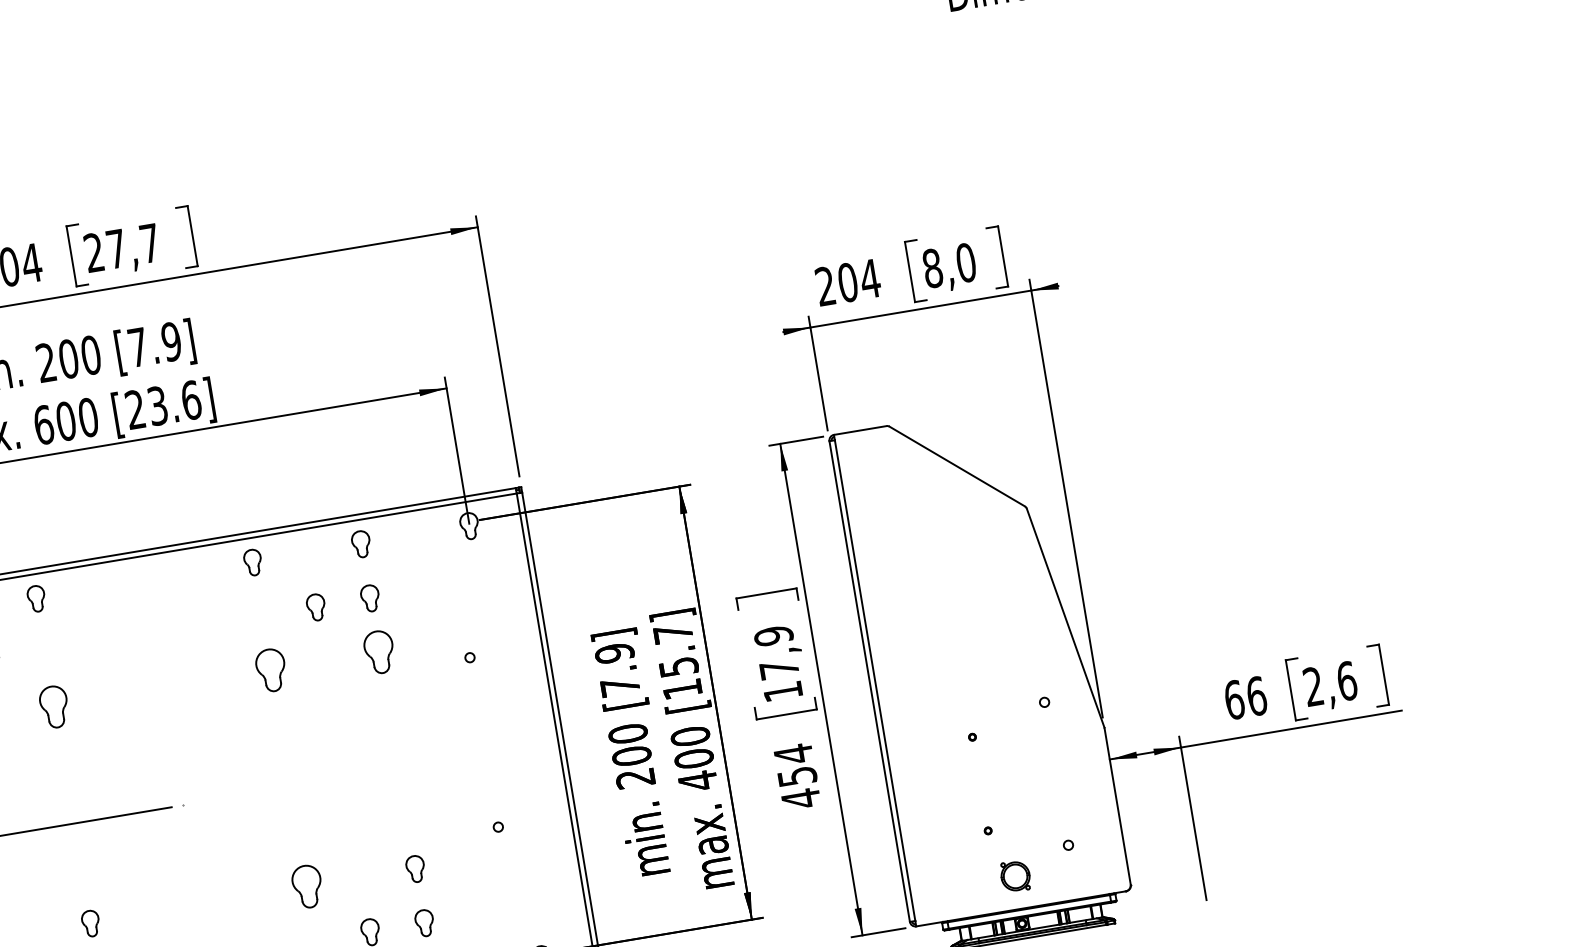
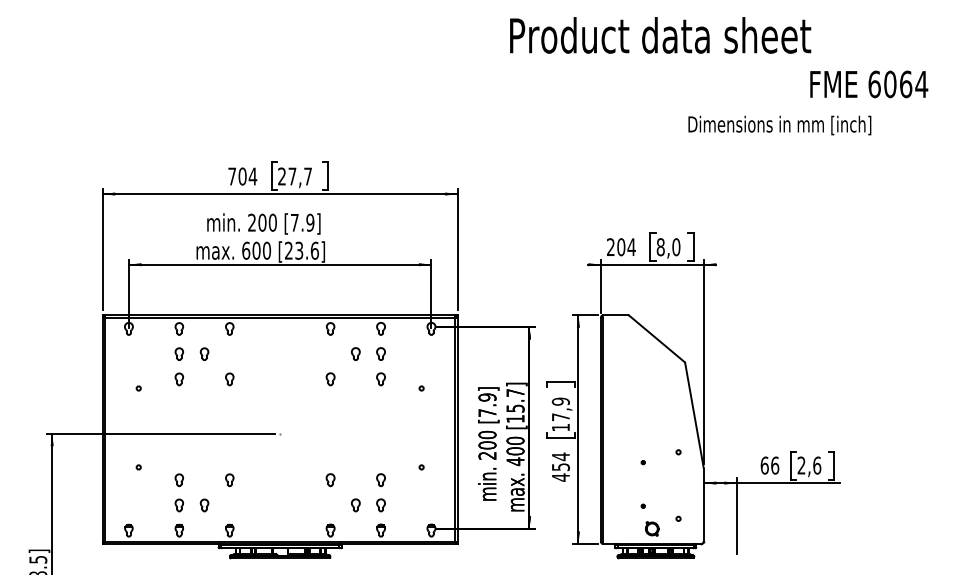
part: (378, 653) -> (380, 379), size x0.62
part: (271, 671) -> (330, 379), size x0.62
part: (54, 707) -> (229, 379), size x0.62
part: (307, 887) -> (330, 480), size x0.62

